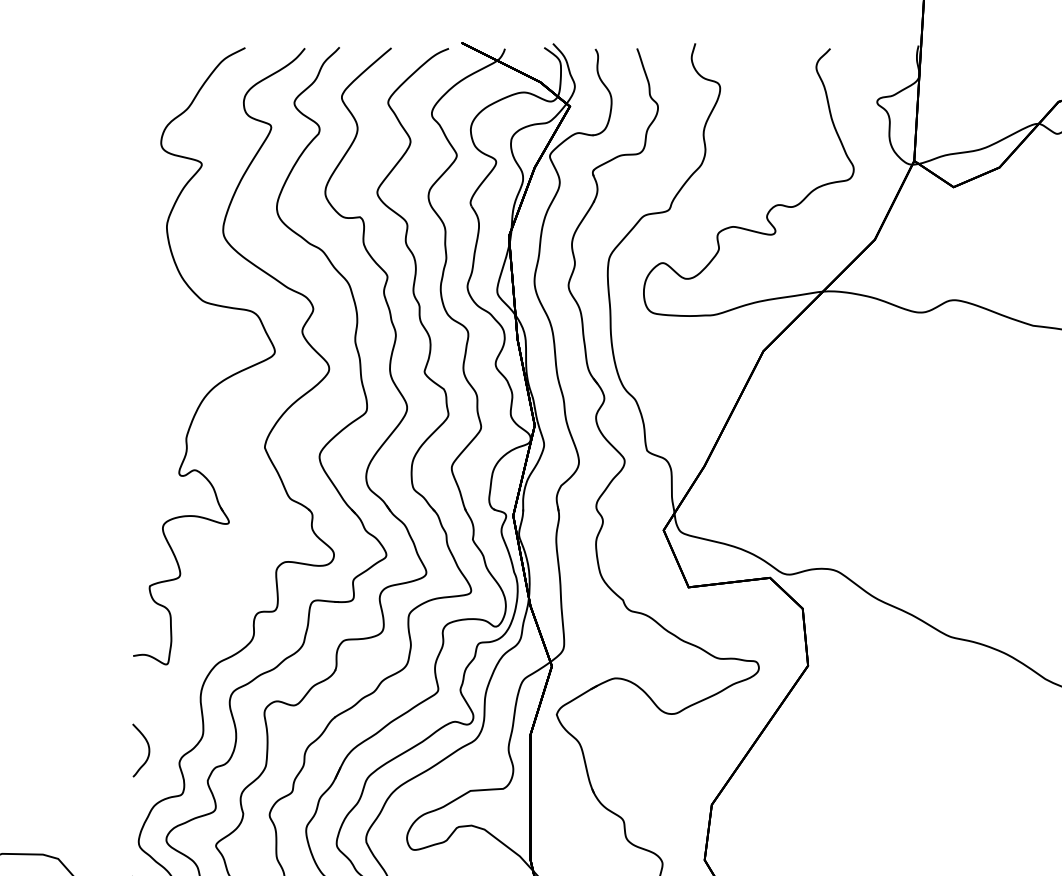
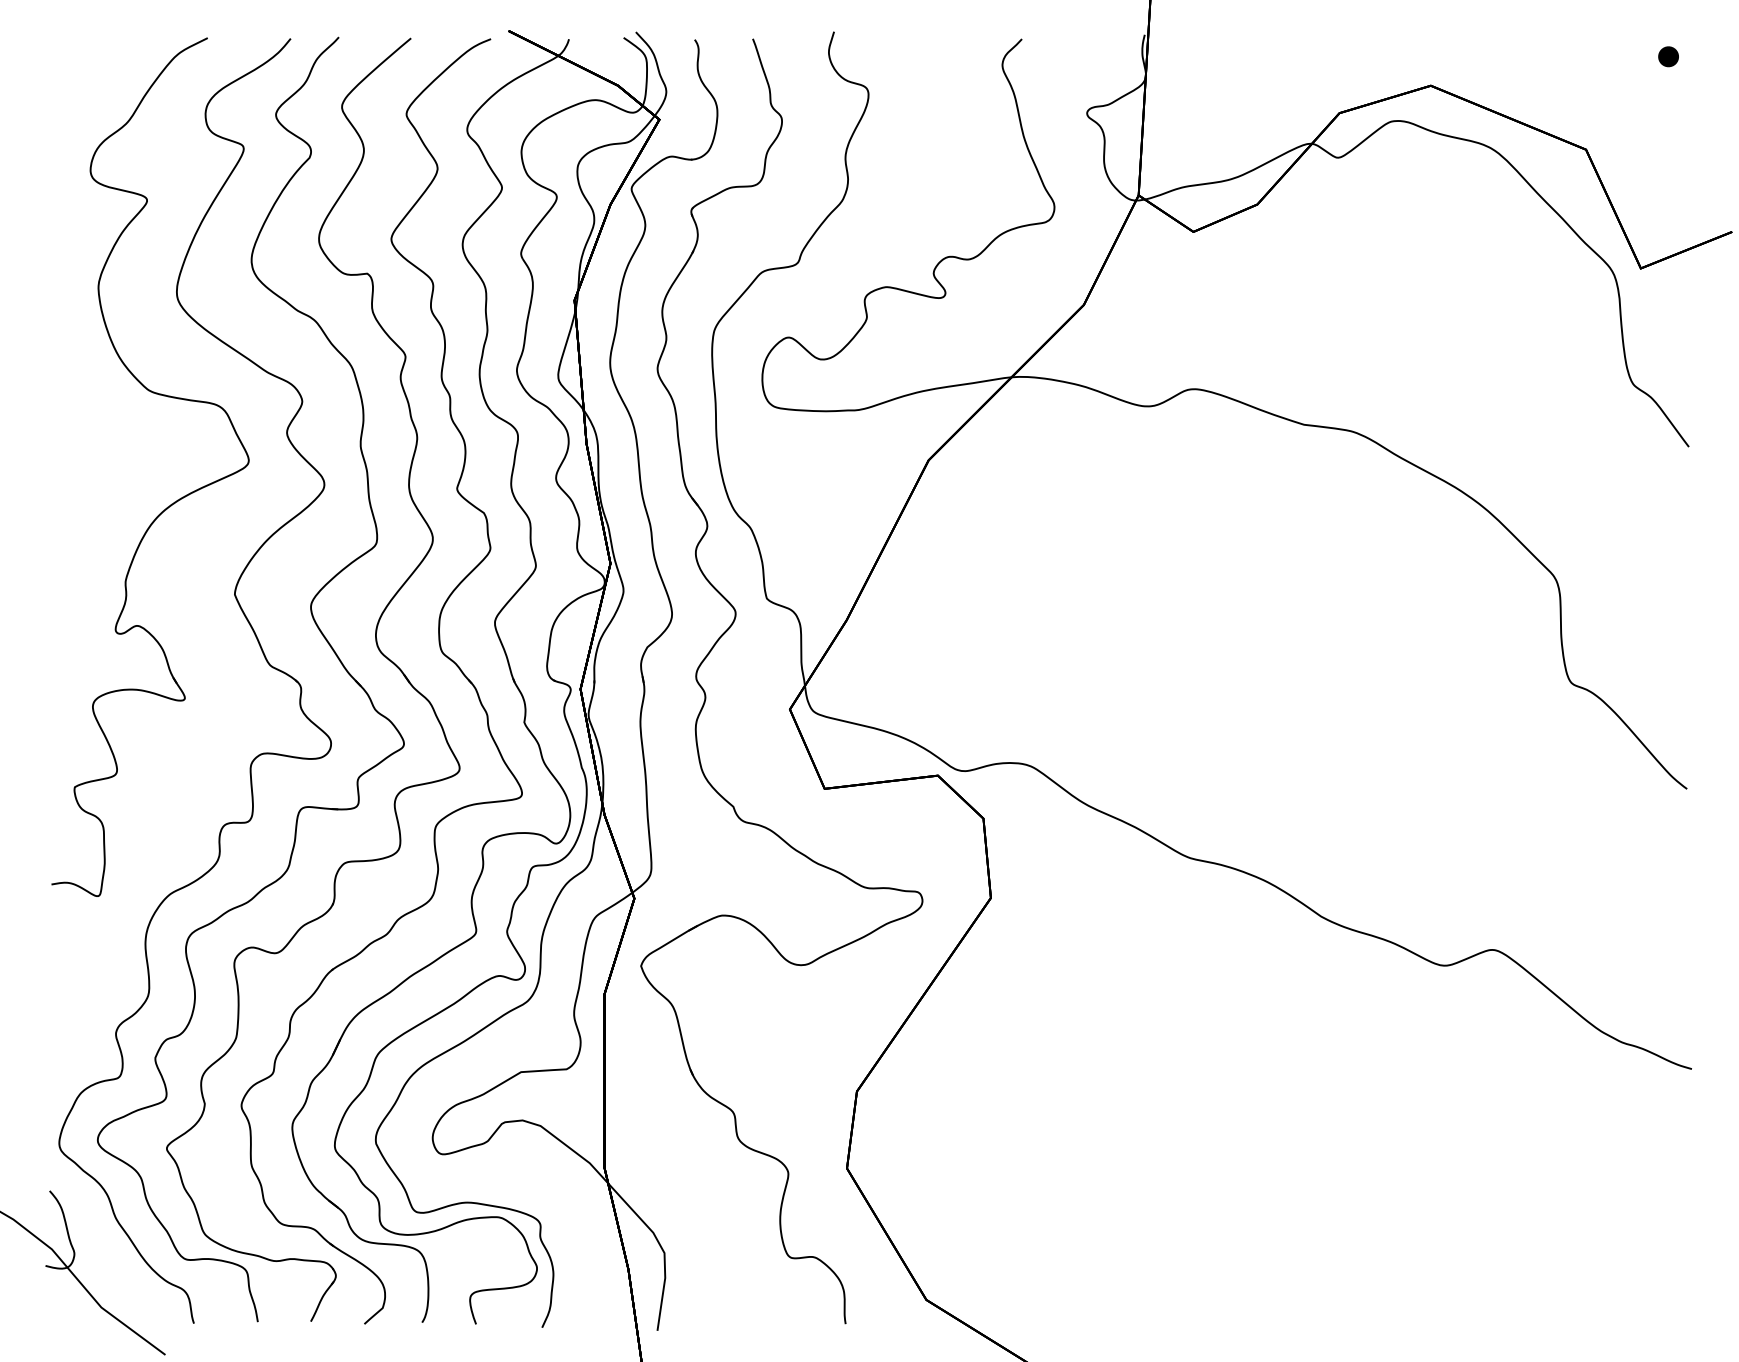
curve: (148, 747) -> (72, 1011), removed

